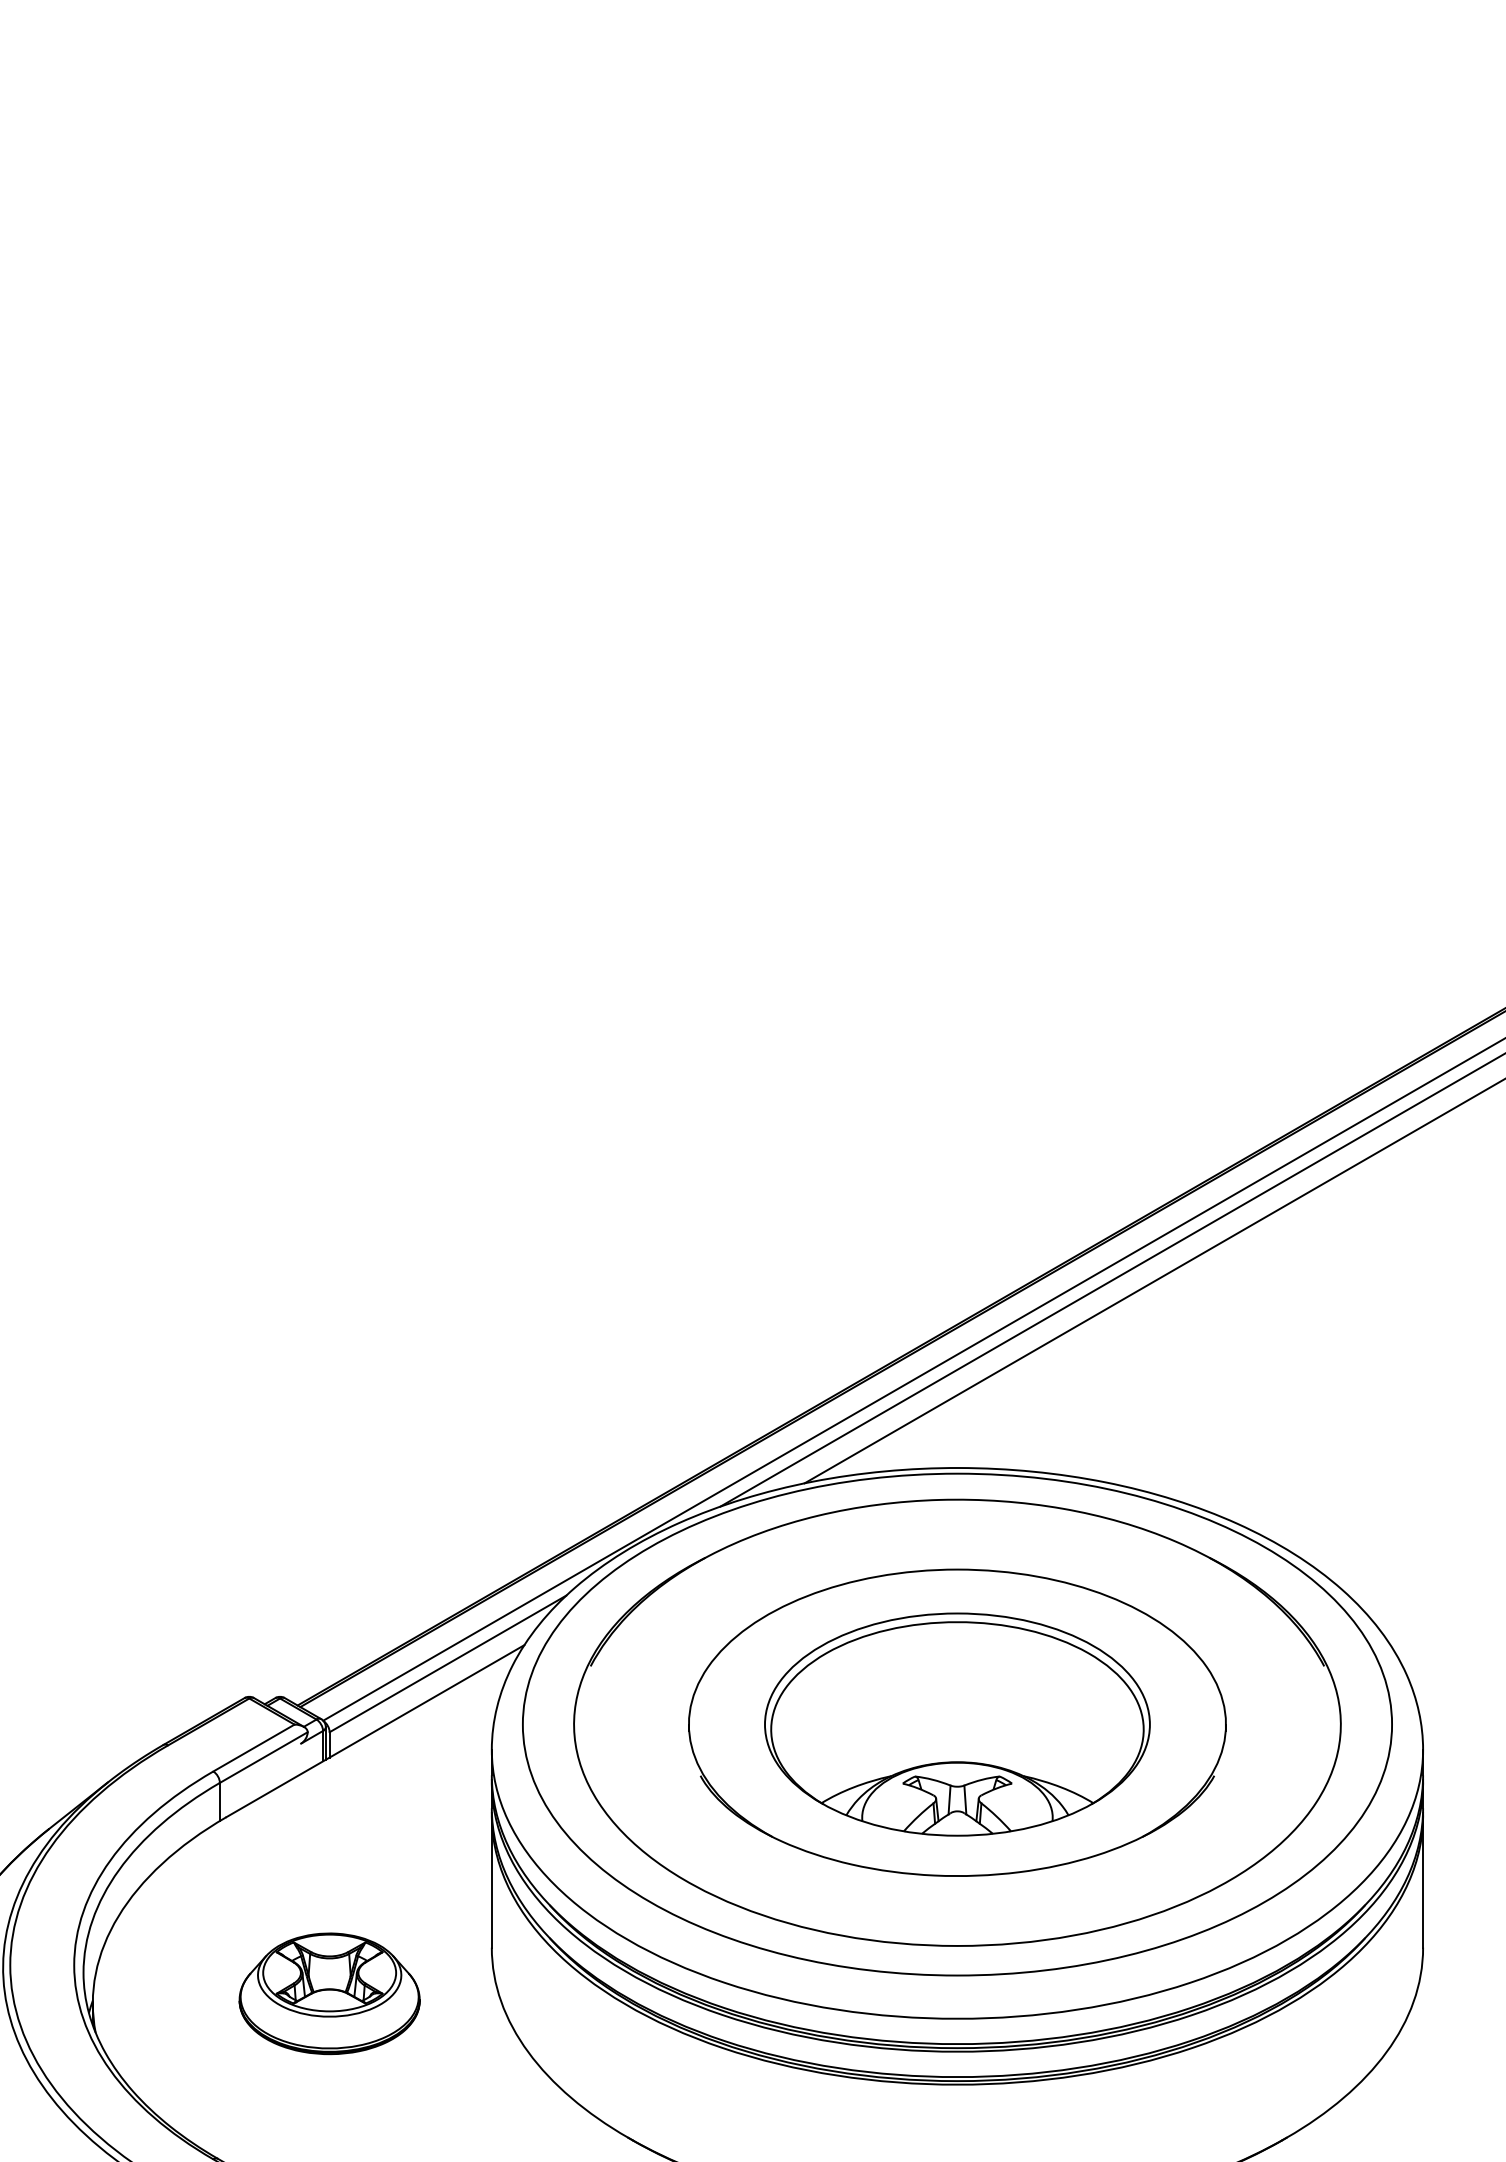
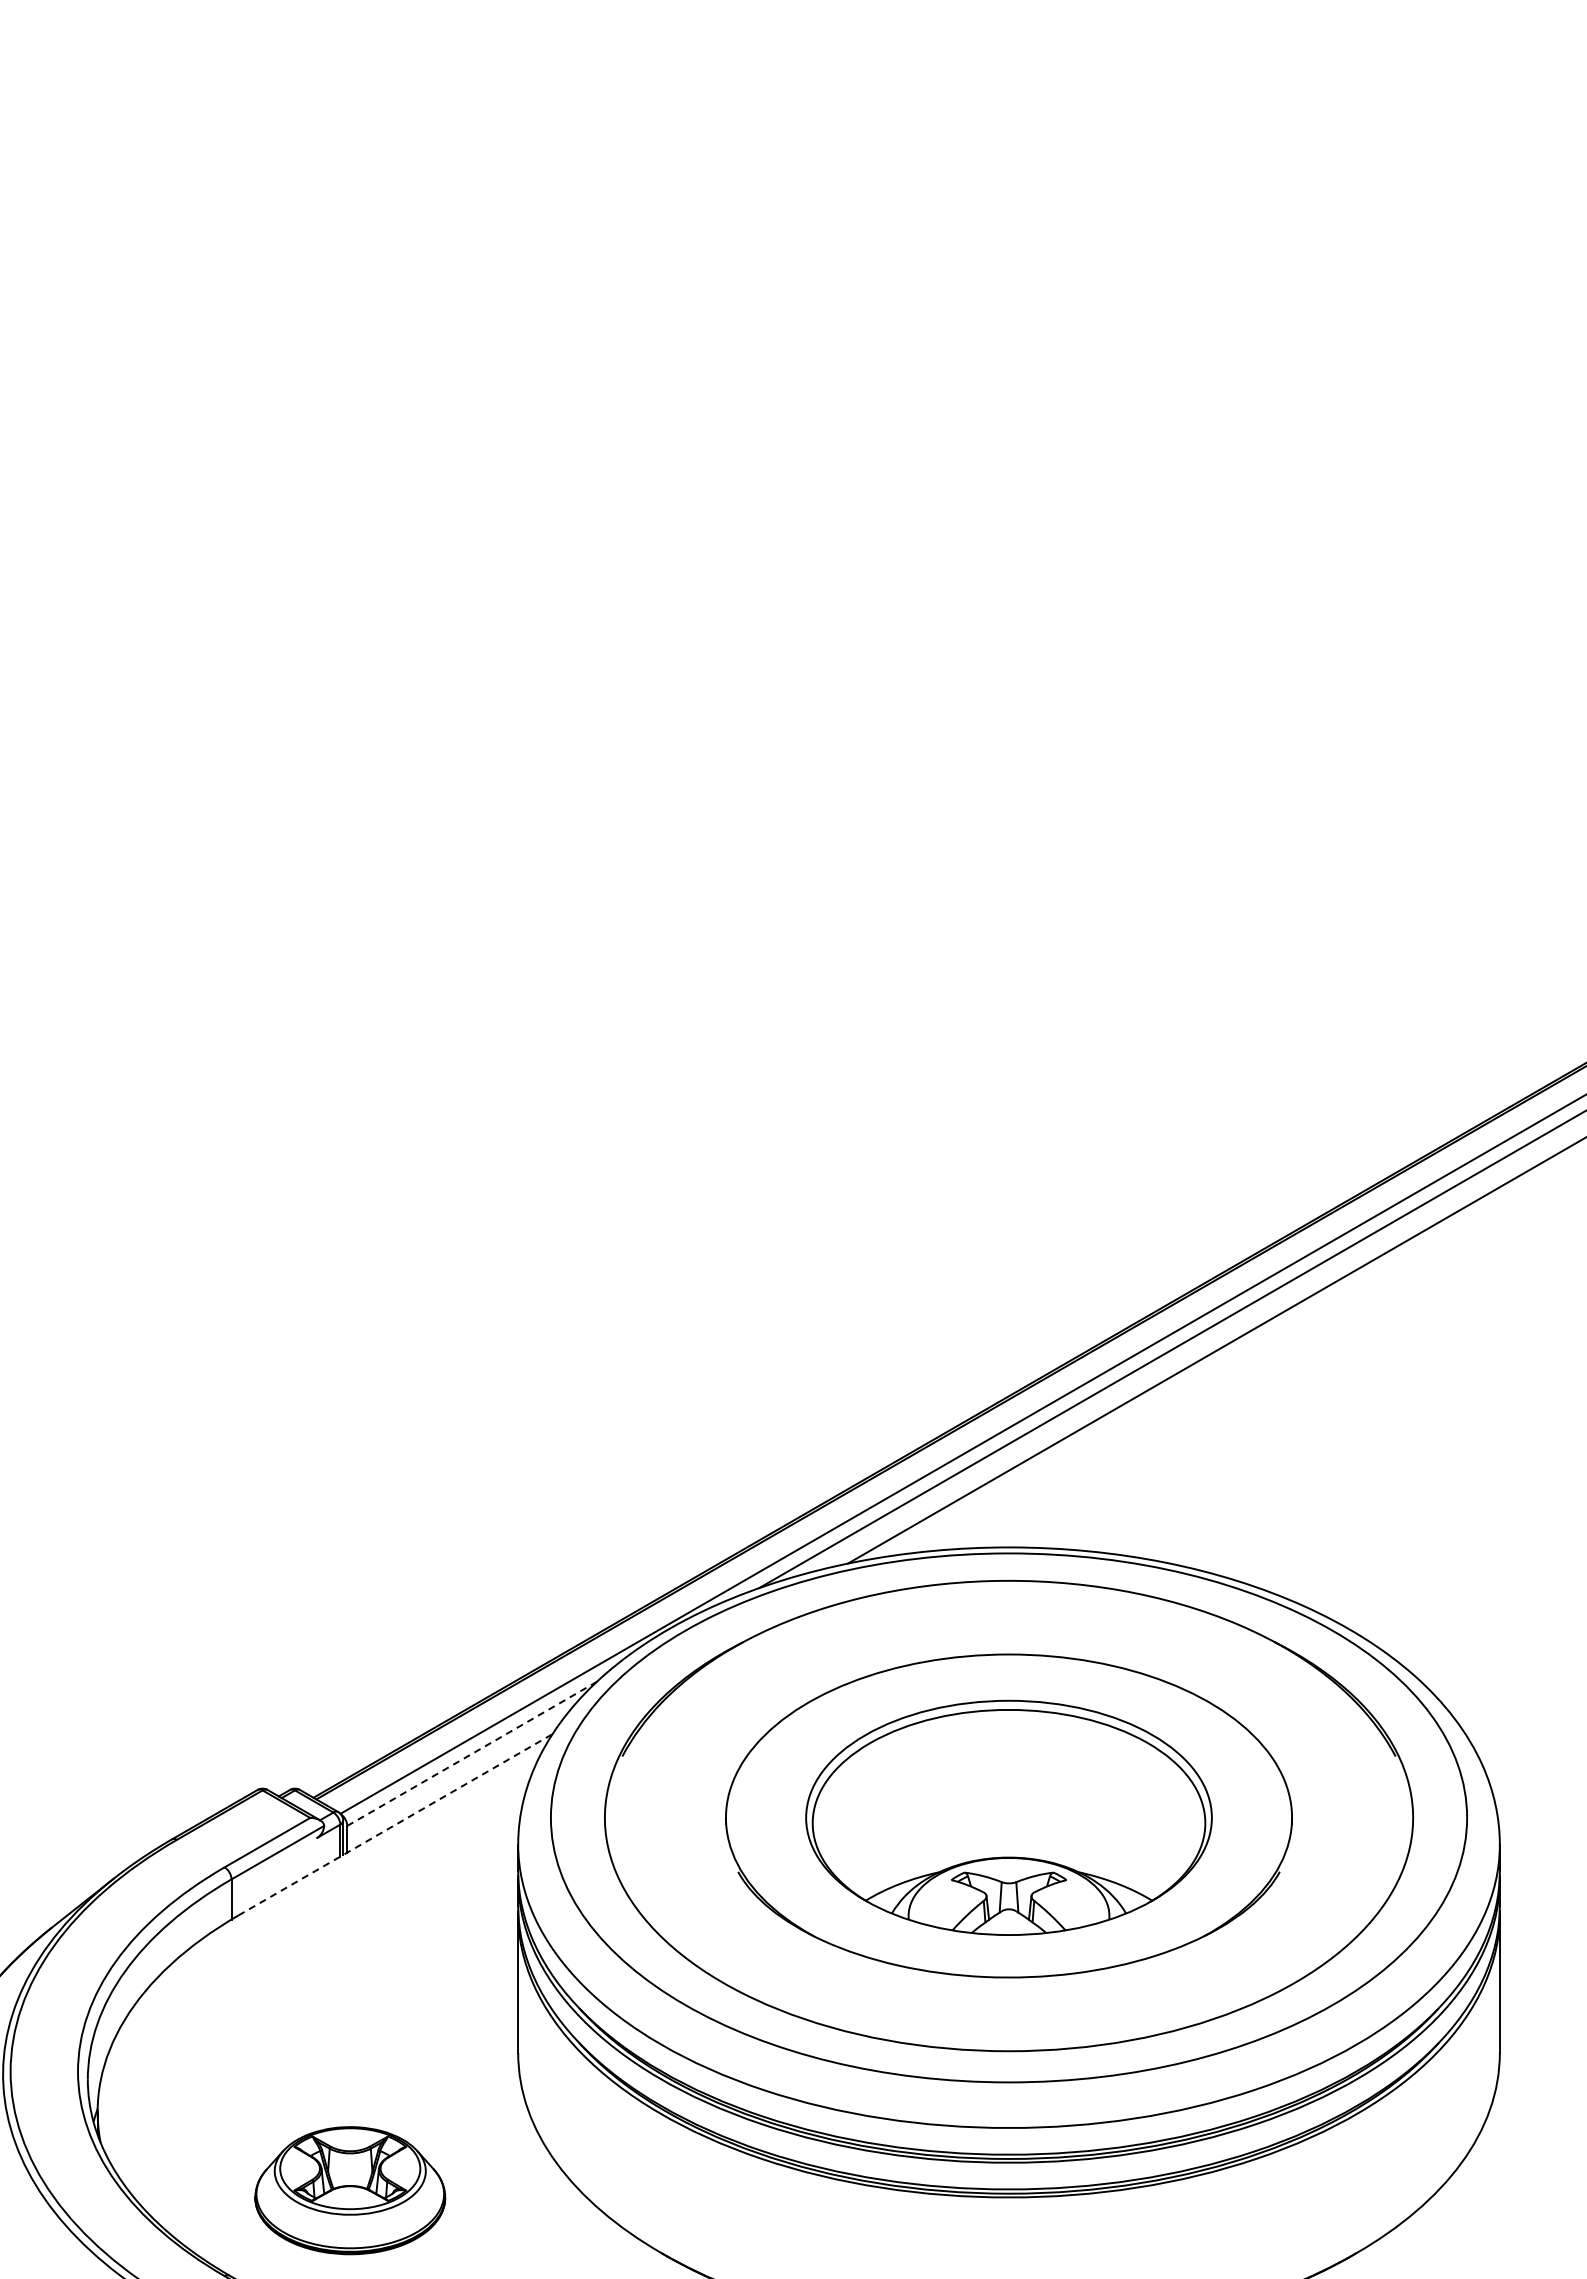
line: (448, 1663) -> (472, 1753), solid -> dashed
line: (375, 1730) -> (395, 1824), solid -> dashed
part: (329, 1993) -> (350, 2190), moved

